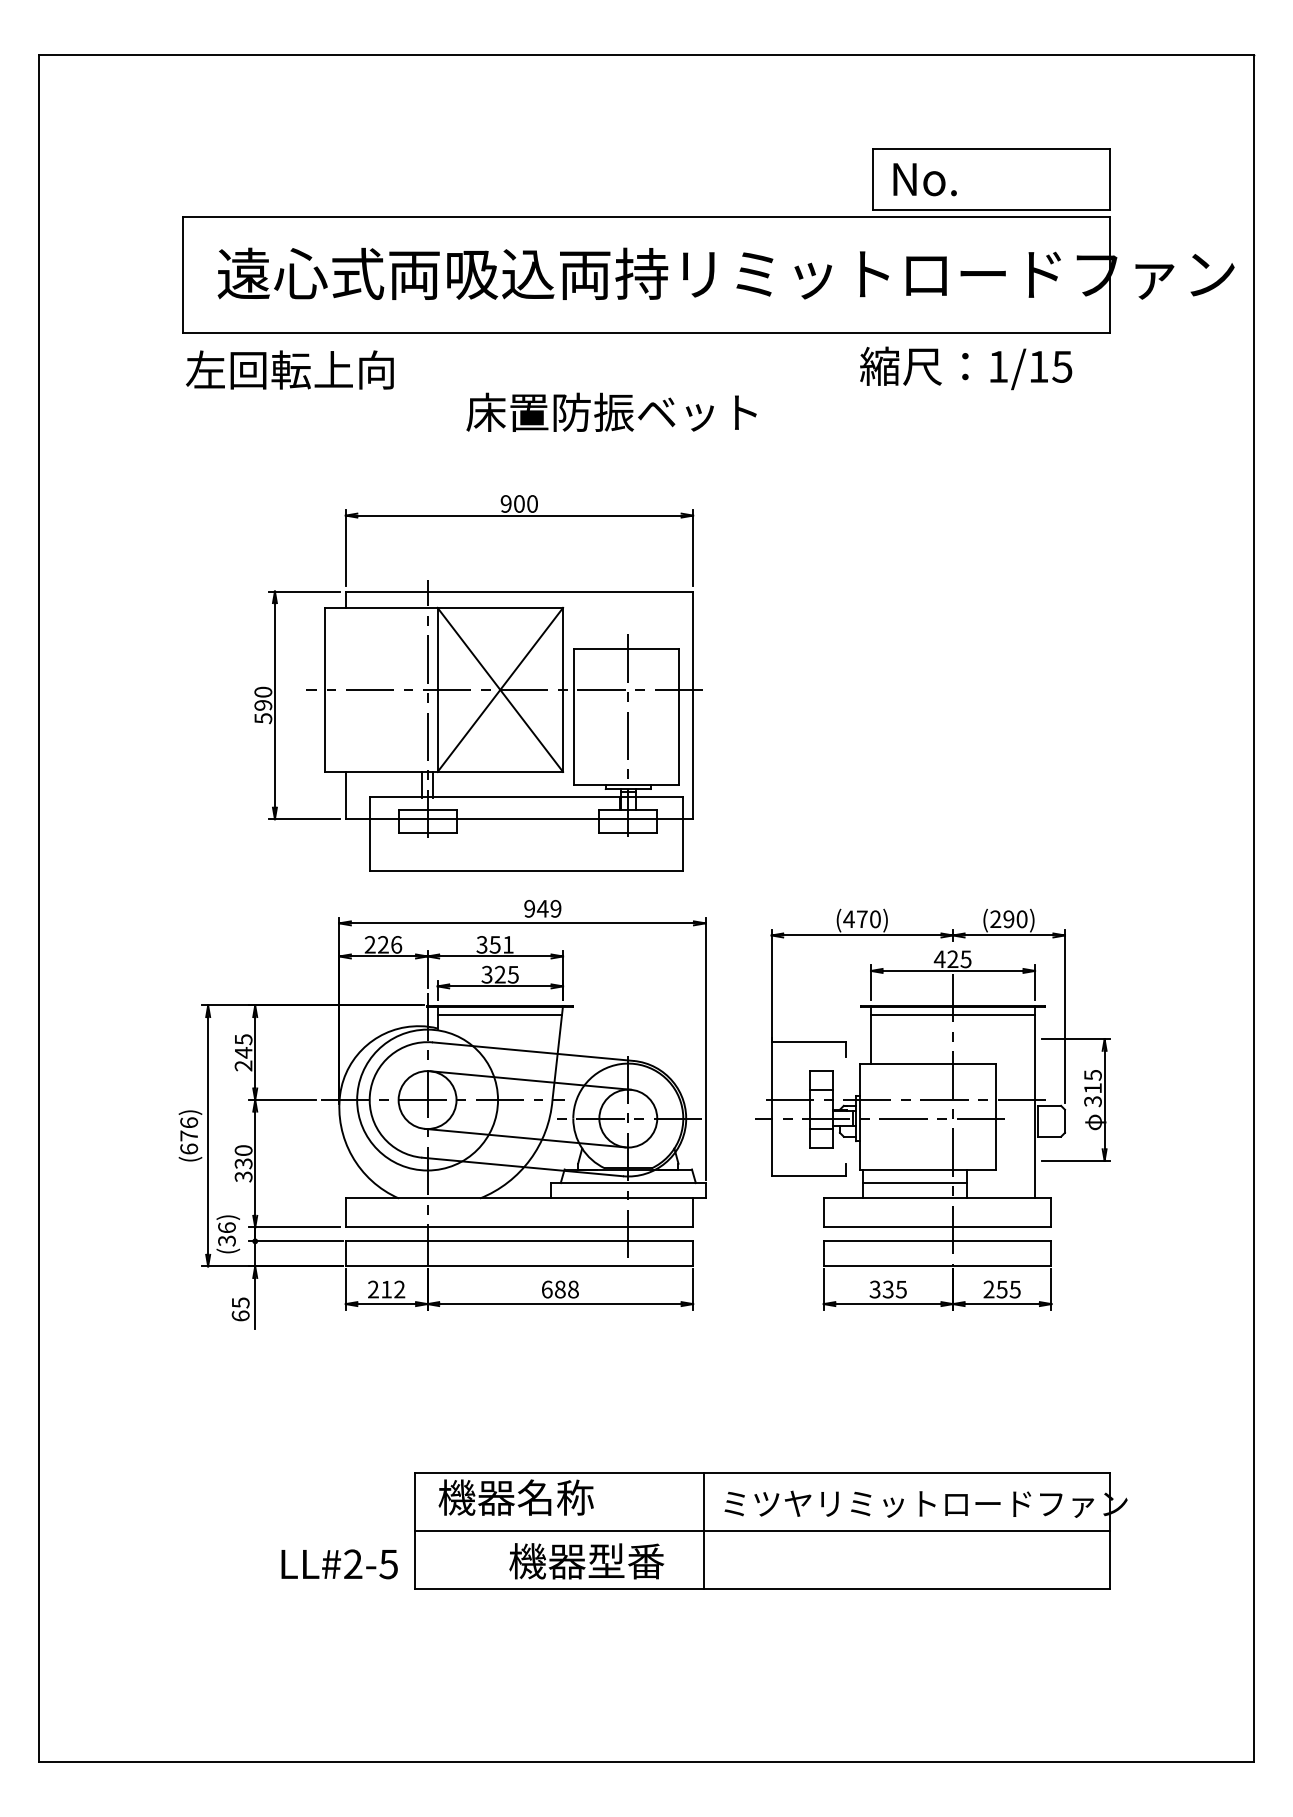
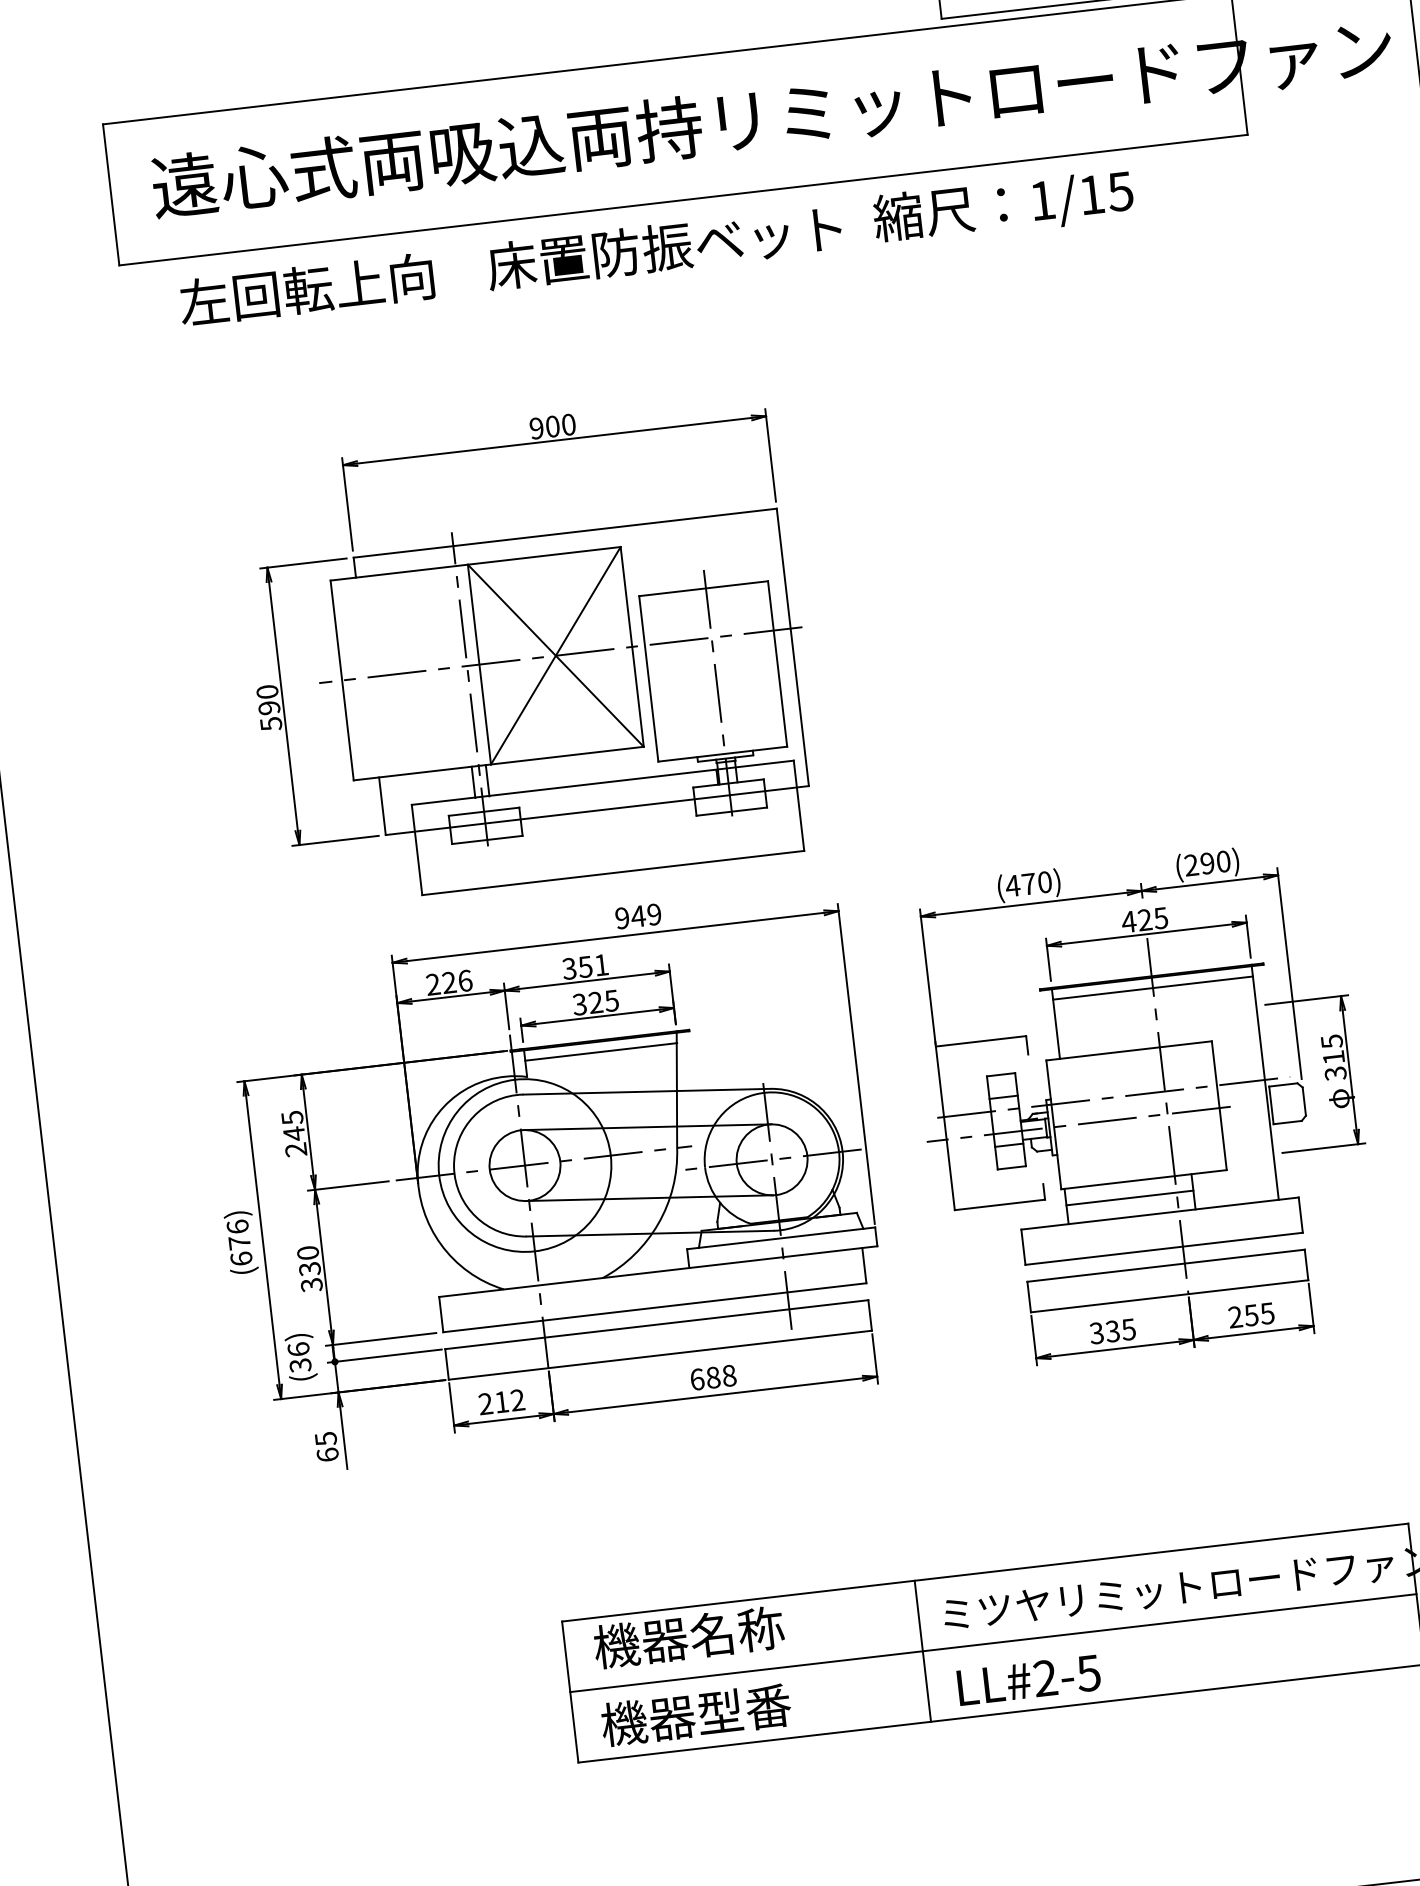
text: (966, 368) -> (1003, 207), moved
text: (289, 369) -> (306, 289), moved
text: (611, 411) -> (664, 246), moved
text: (586, 1561) -> (695, 1715), moved
text: (339, 1564) -> (1028, 1680), moved

